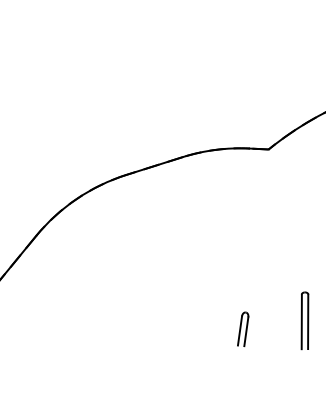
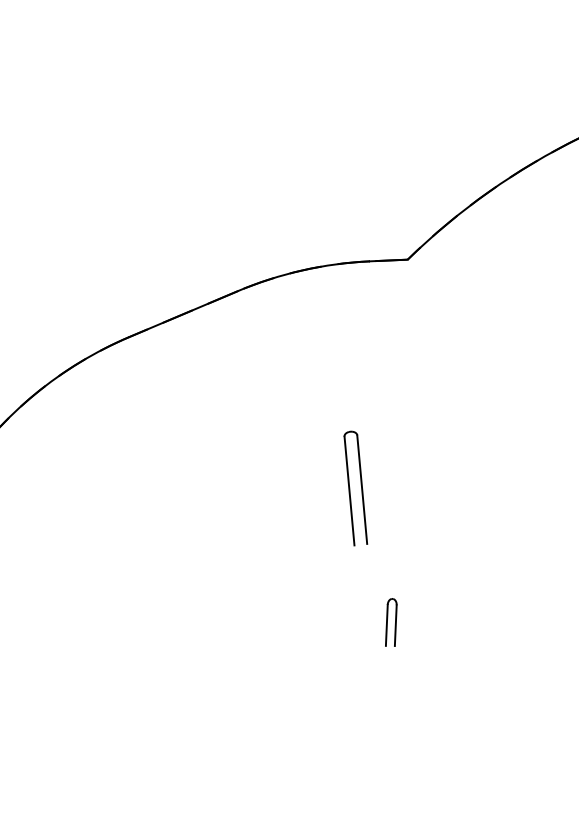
part: (304, 320) -> (354, 487), moved
part: (243, 329) -> (391, 622), size x0.7

